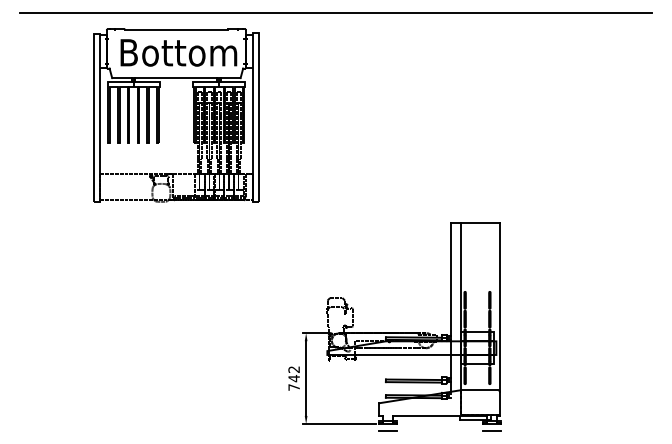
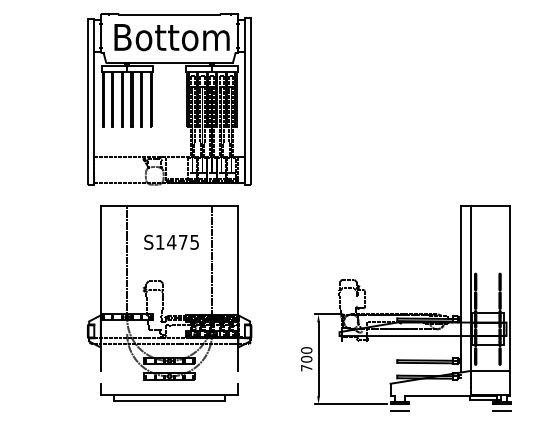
part: (159, 115) -> (152, 99), moved
part: (154, 321) -> (168, 302), added
text: (293, 374) -> (306, 355), 742 -> 700

